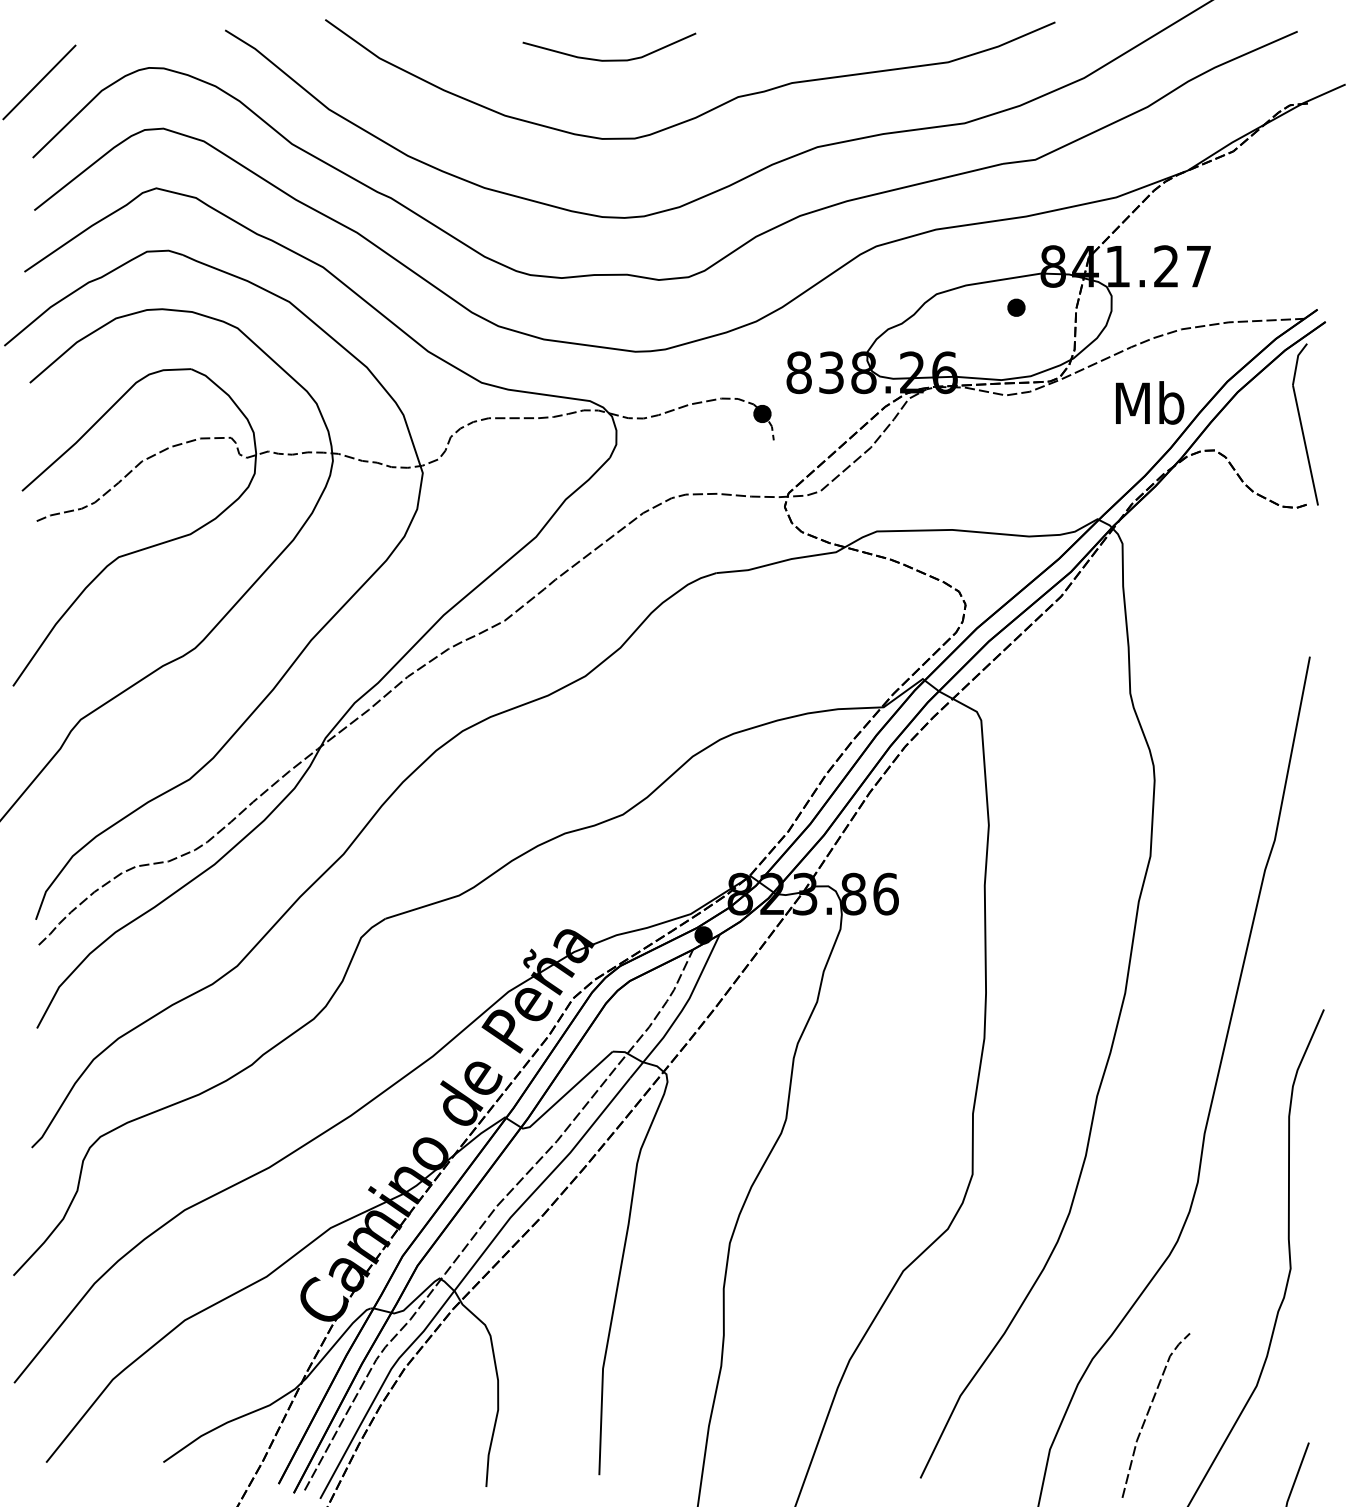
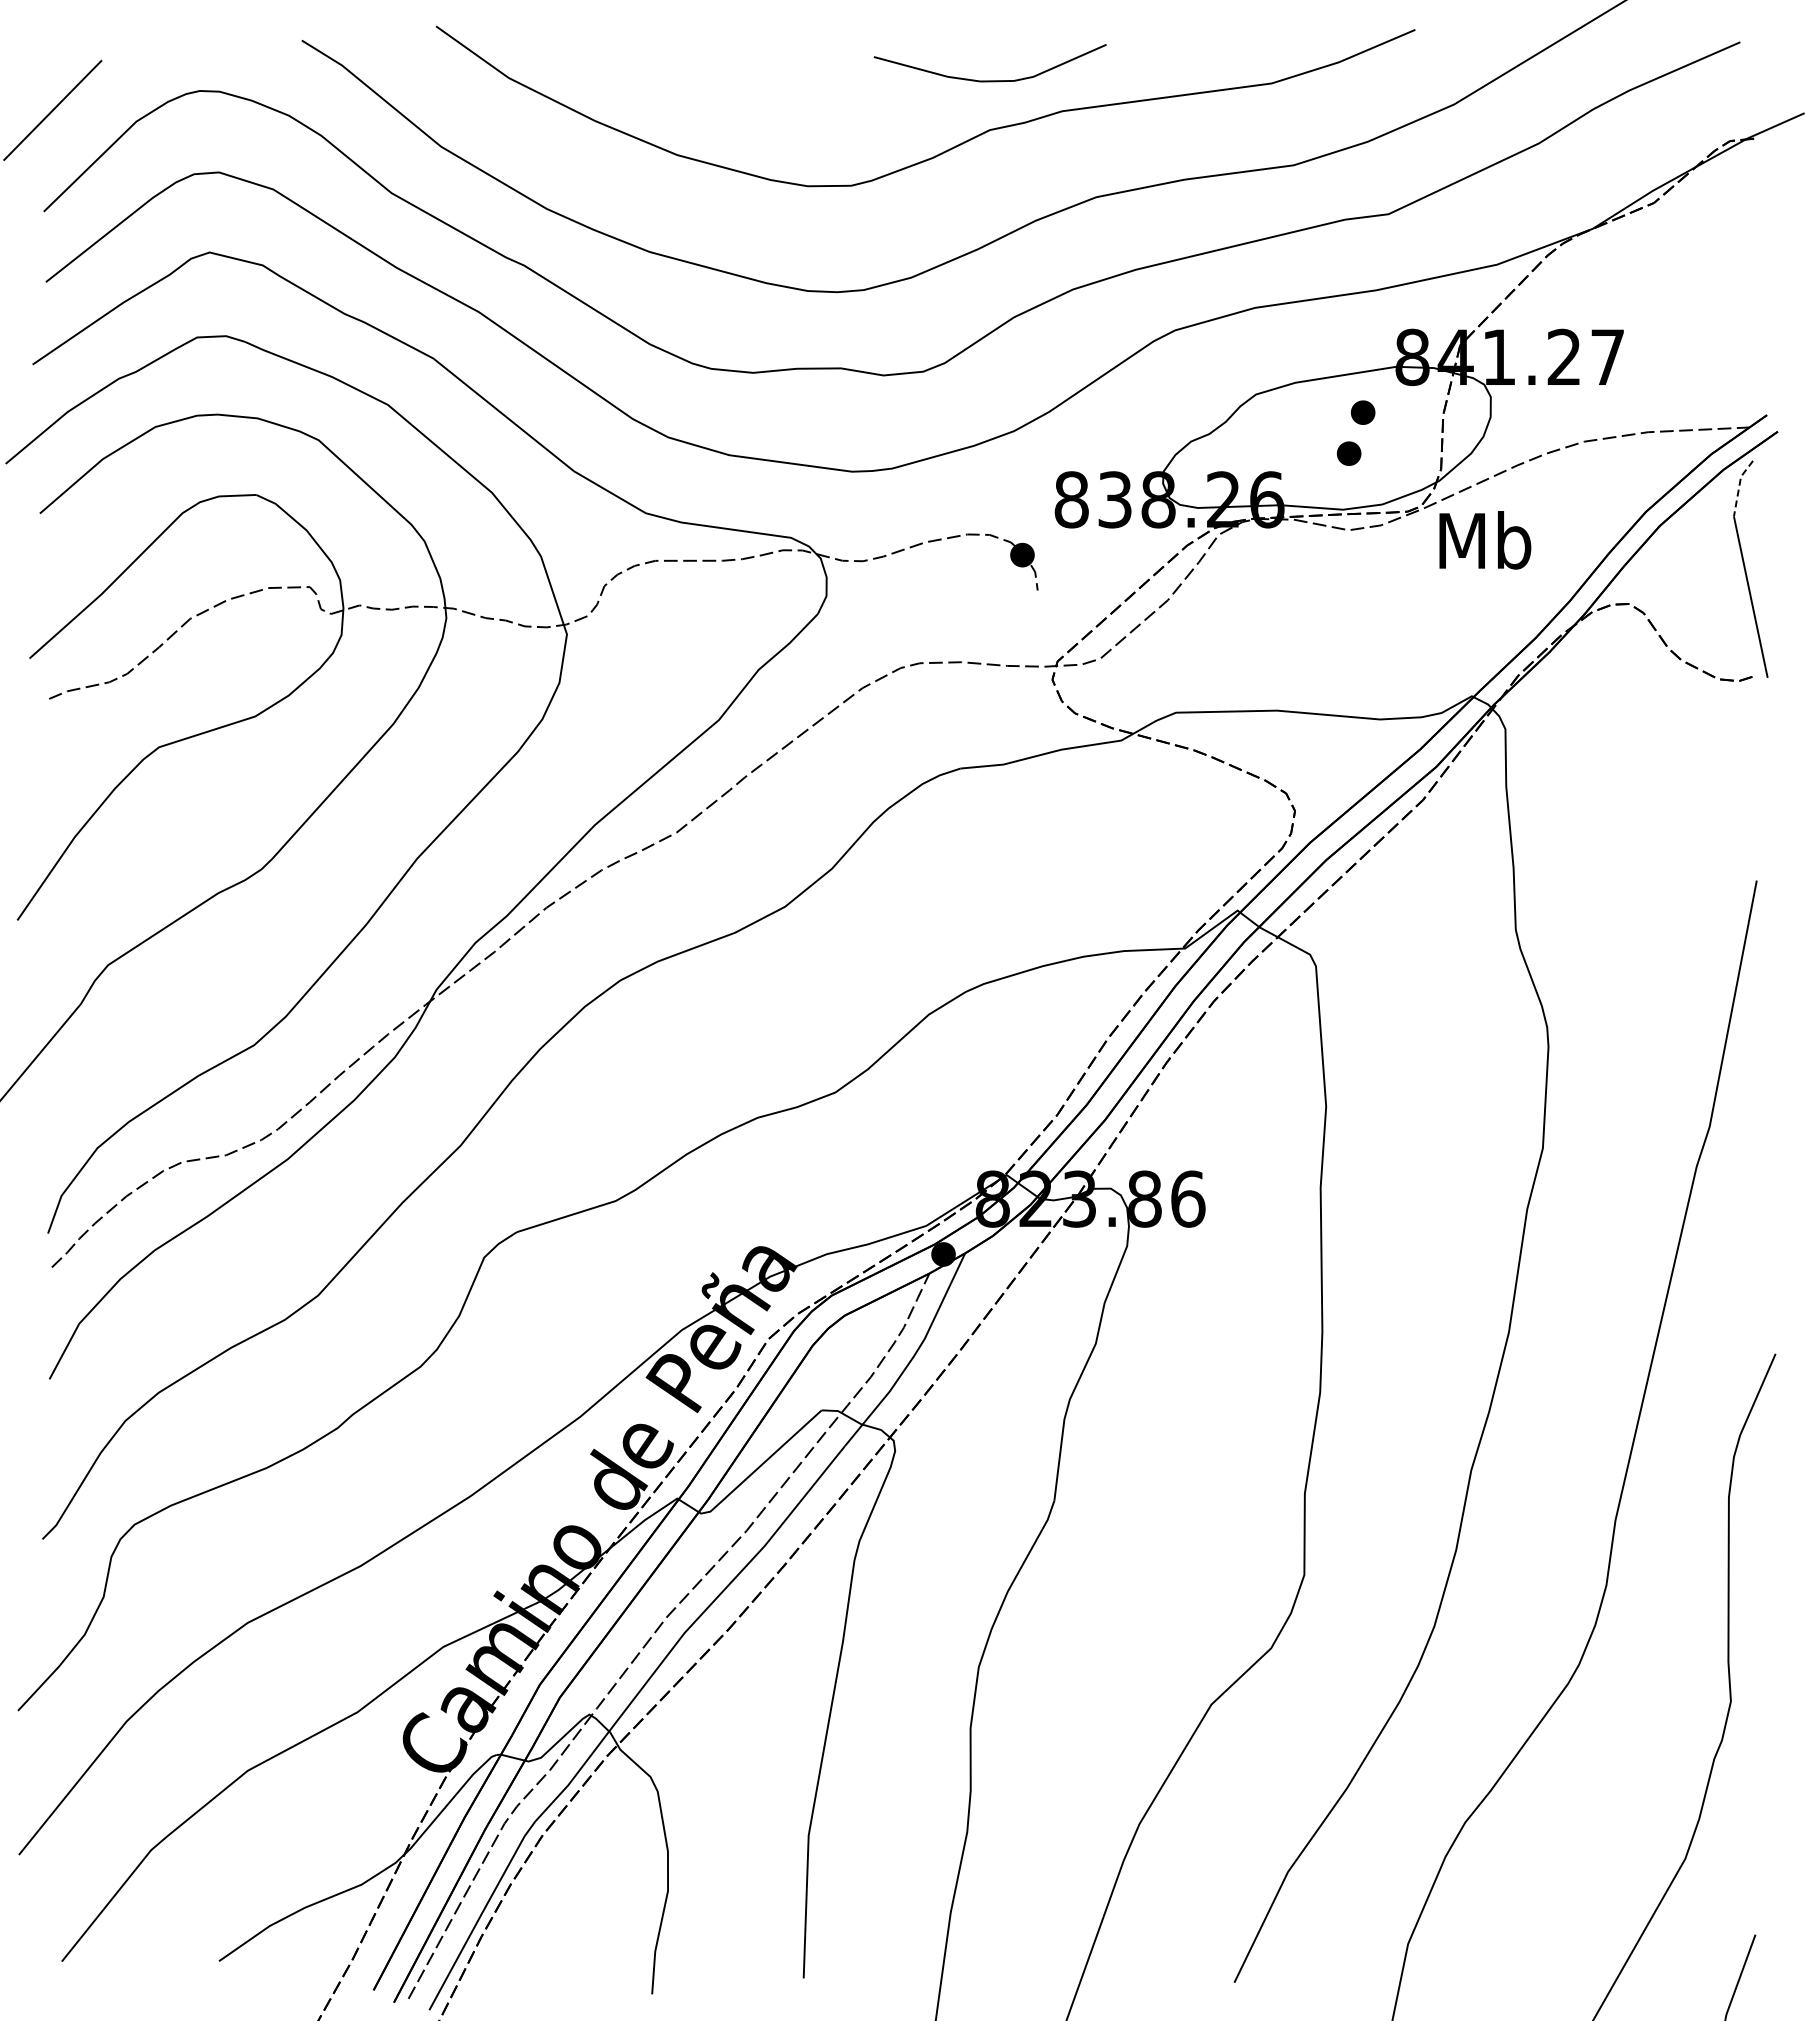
curve: (608, 60) -> (989, 80), moved
part: (1006, 338) -> (1349, 453), added
line: (1297, 362) -> (1739, 486), solid -> dashed
text: (1150, 403) -> (1485, 540), moved
line: (1148, 1413) -> (1540, 1895), removed

